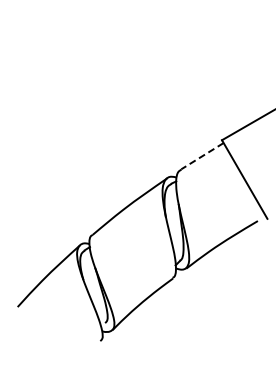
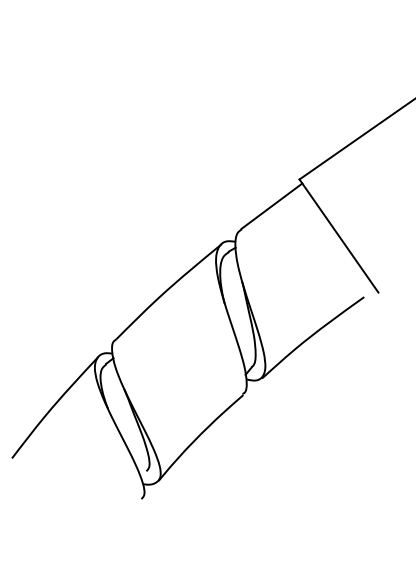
line: (202, 156) -> (272, 206), dashed -> solid

